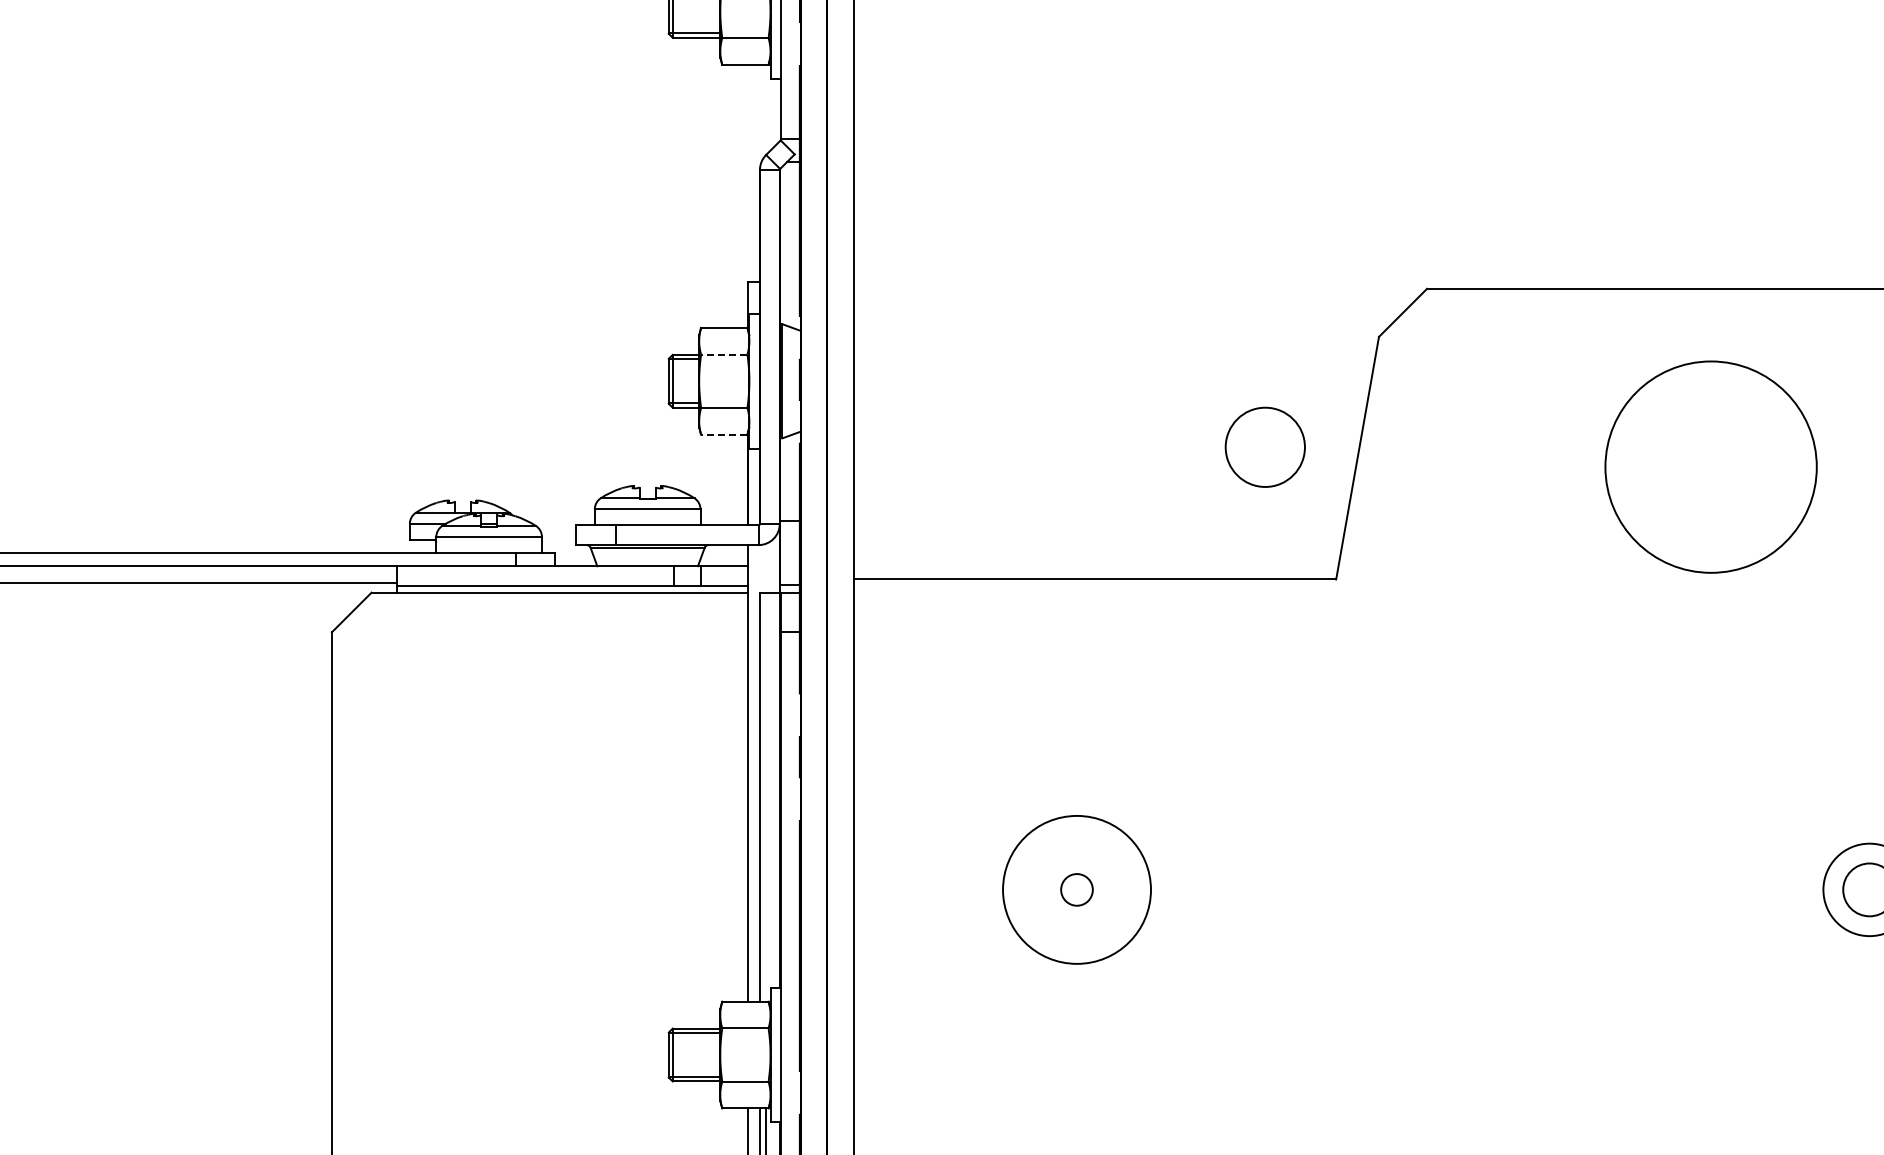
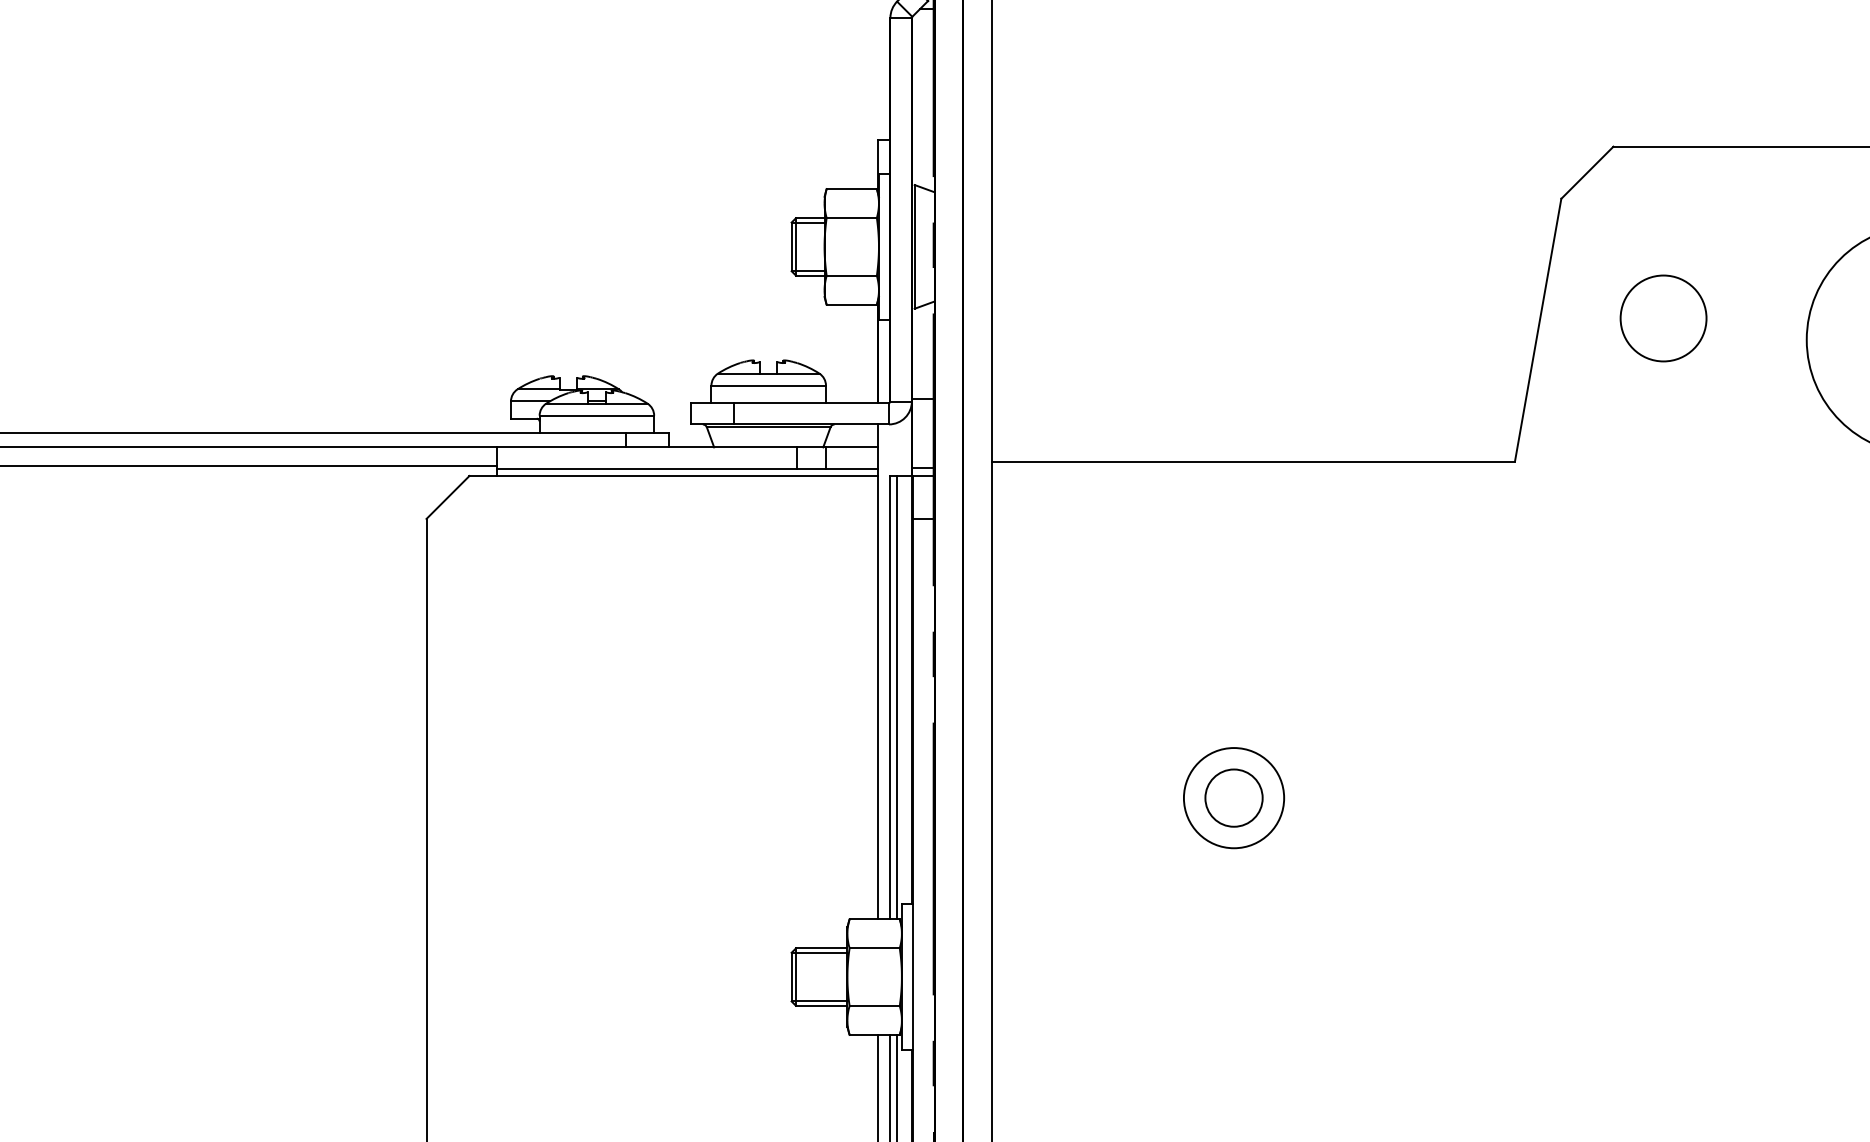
line: (723, 354) -> (850, 217), dashed -> solid
line: (723, 434) -> (850, 304), dashed -> solid
circle: (1264, 446) -> (1662, 317), moved
line: (766, 796) -> (897, 696), added
circle: (1076, 889) -> (1233, 797), size x0.62
circle: (1076, 889) -> (1233, 797), size x1.67

